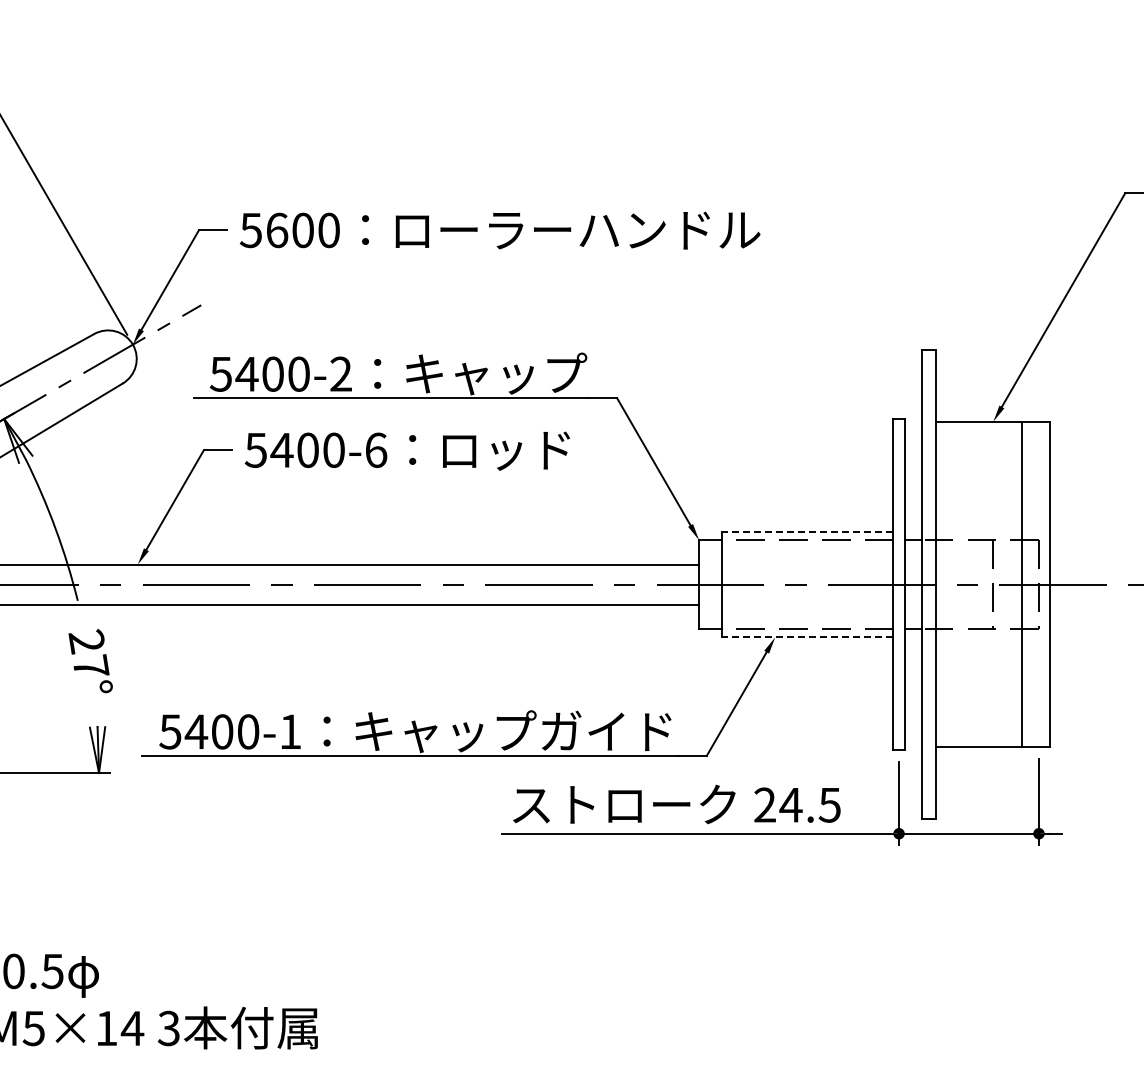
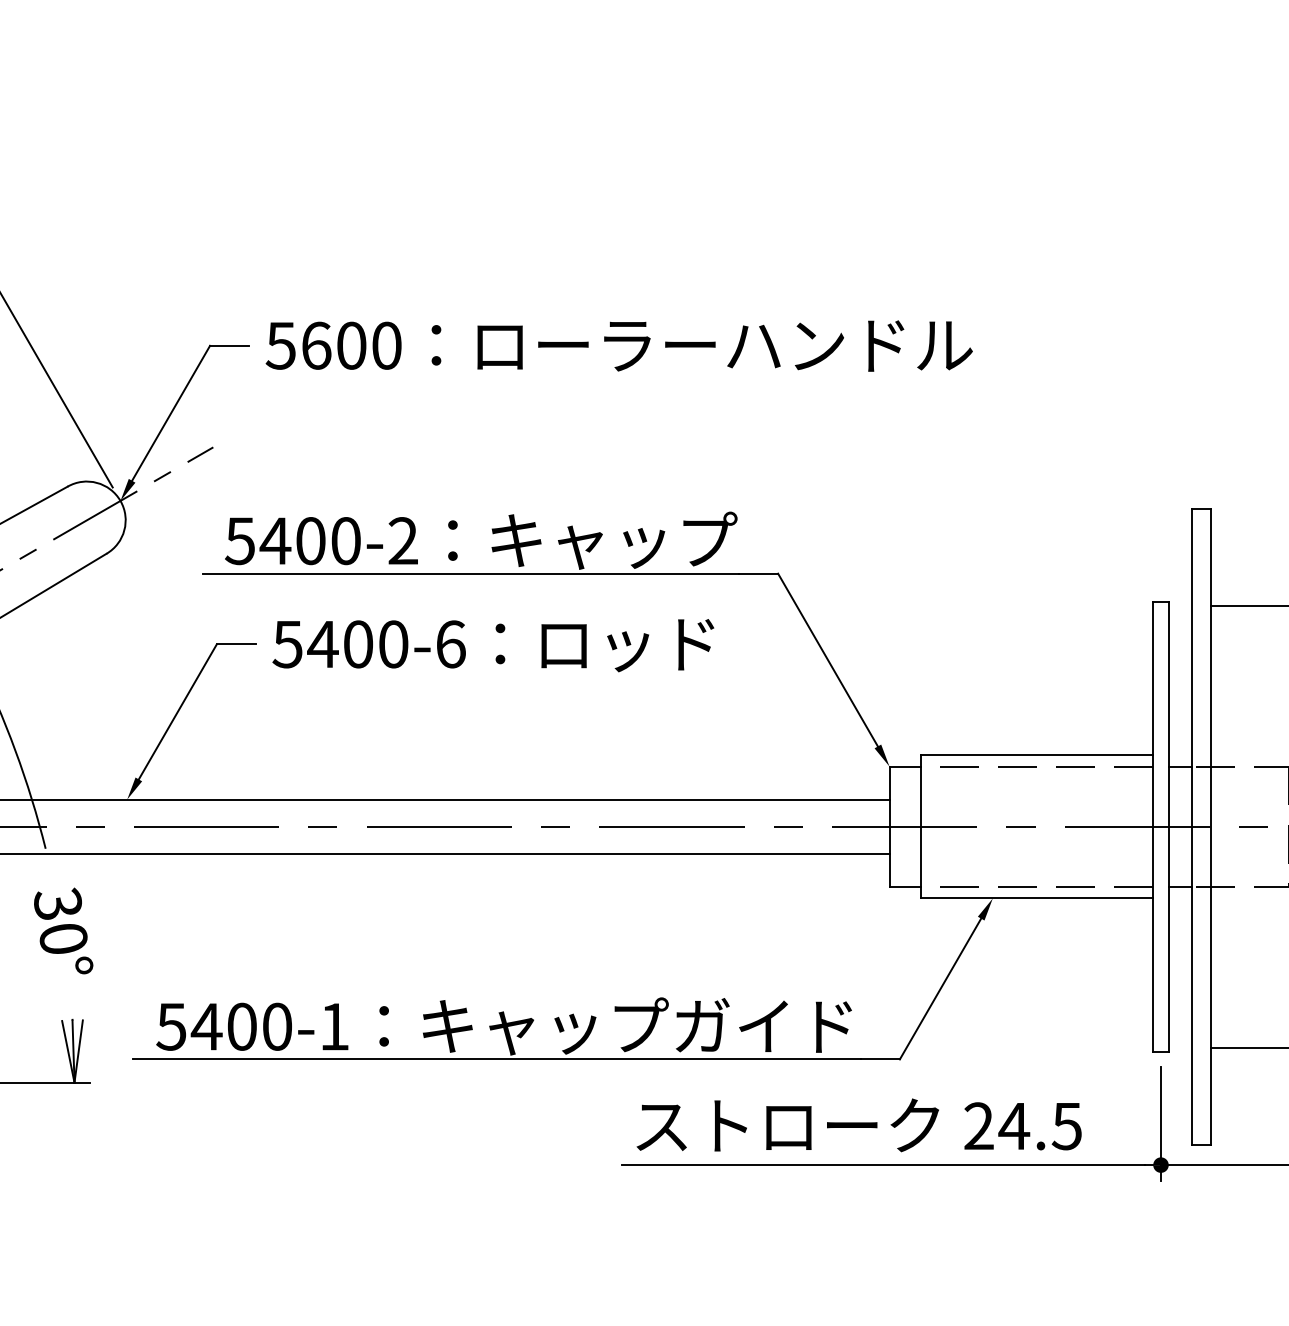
line: (807, 531) -> (1036, 754), dashed -> solid
line: (807, 637) -> (1036, 898), dashed -> solid
text: (88, 653) -> (60, 920), 27° -> 30°

